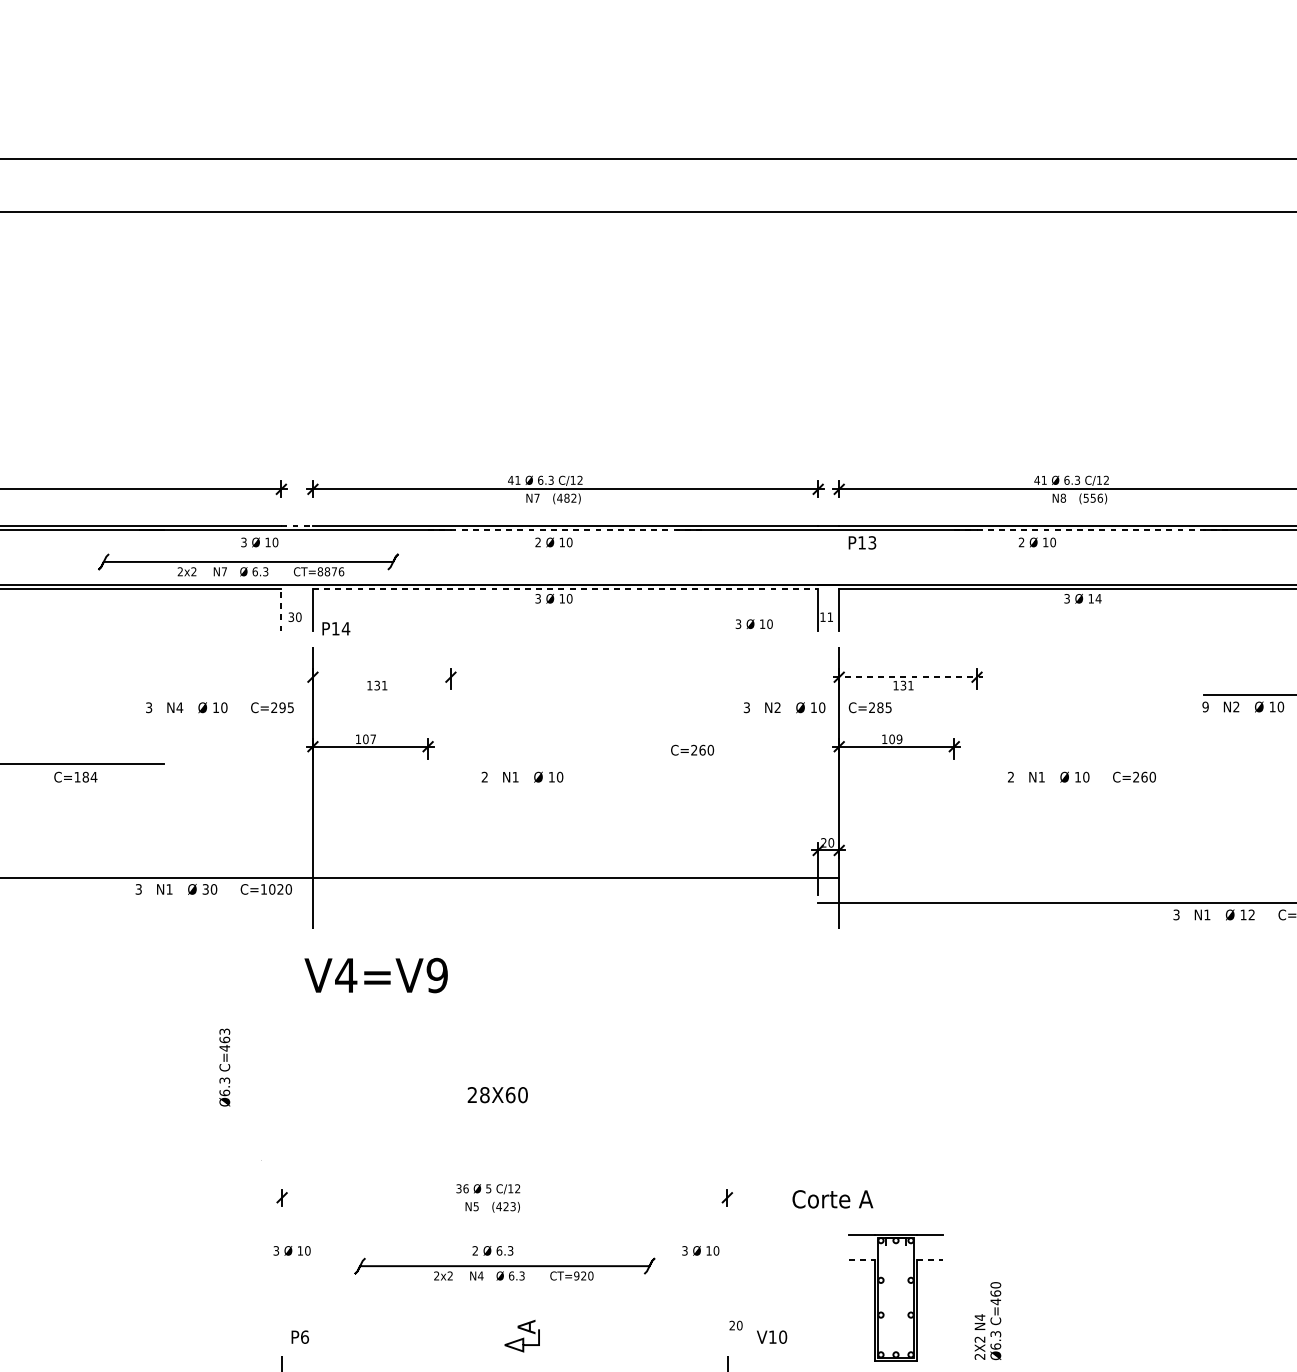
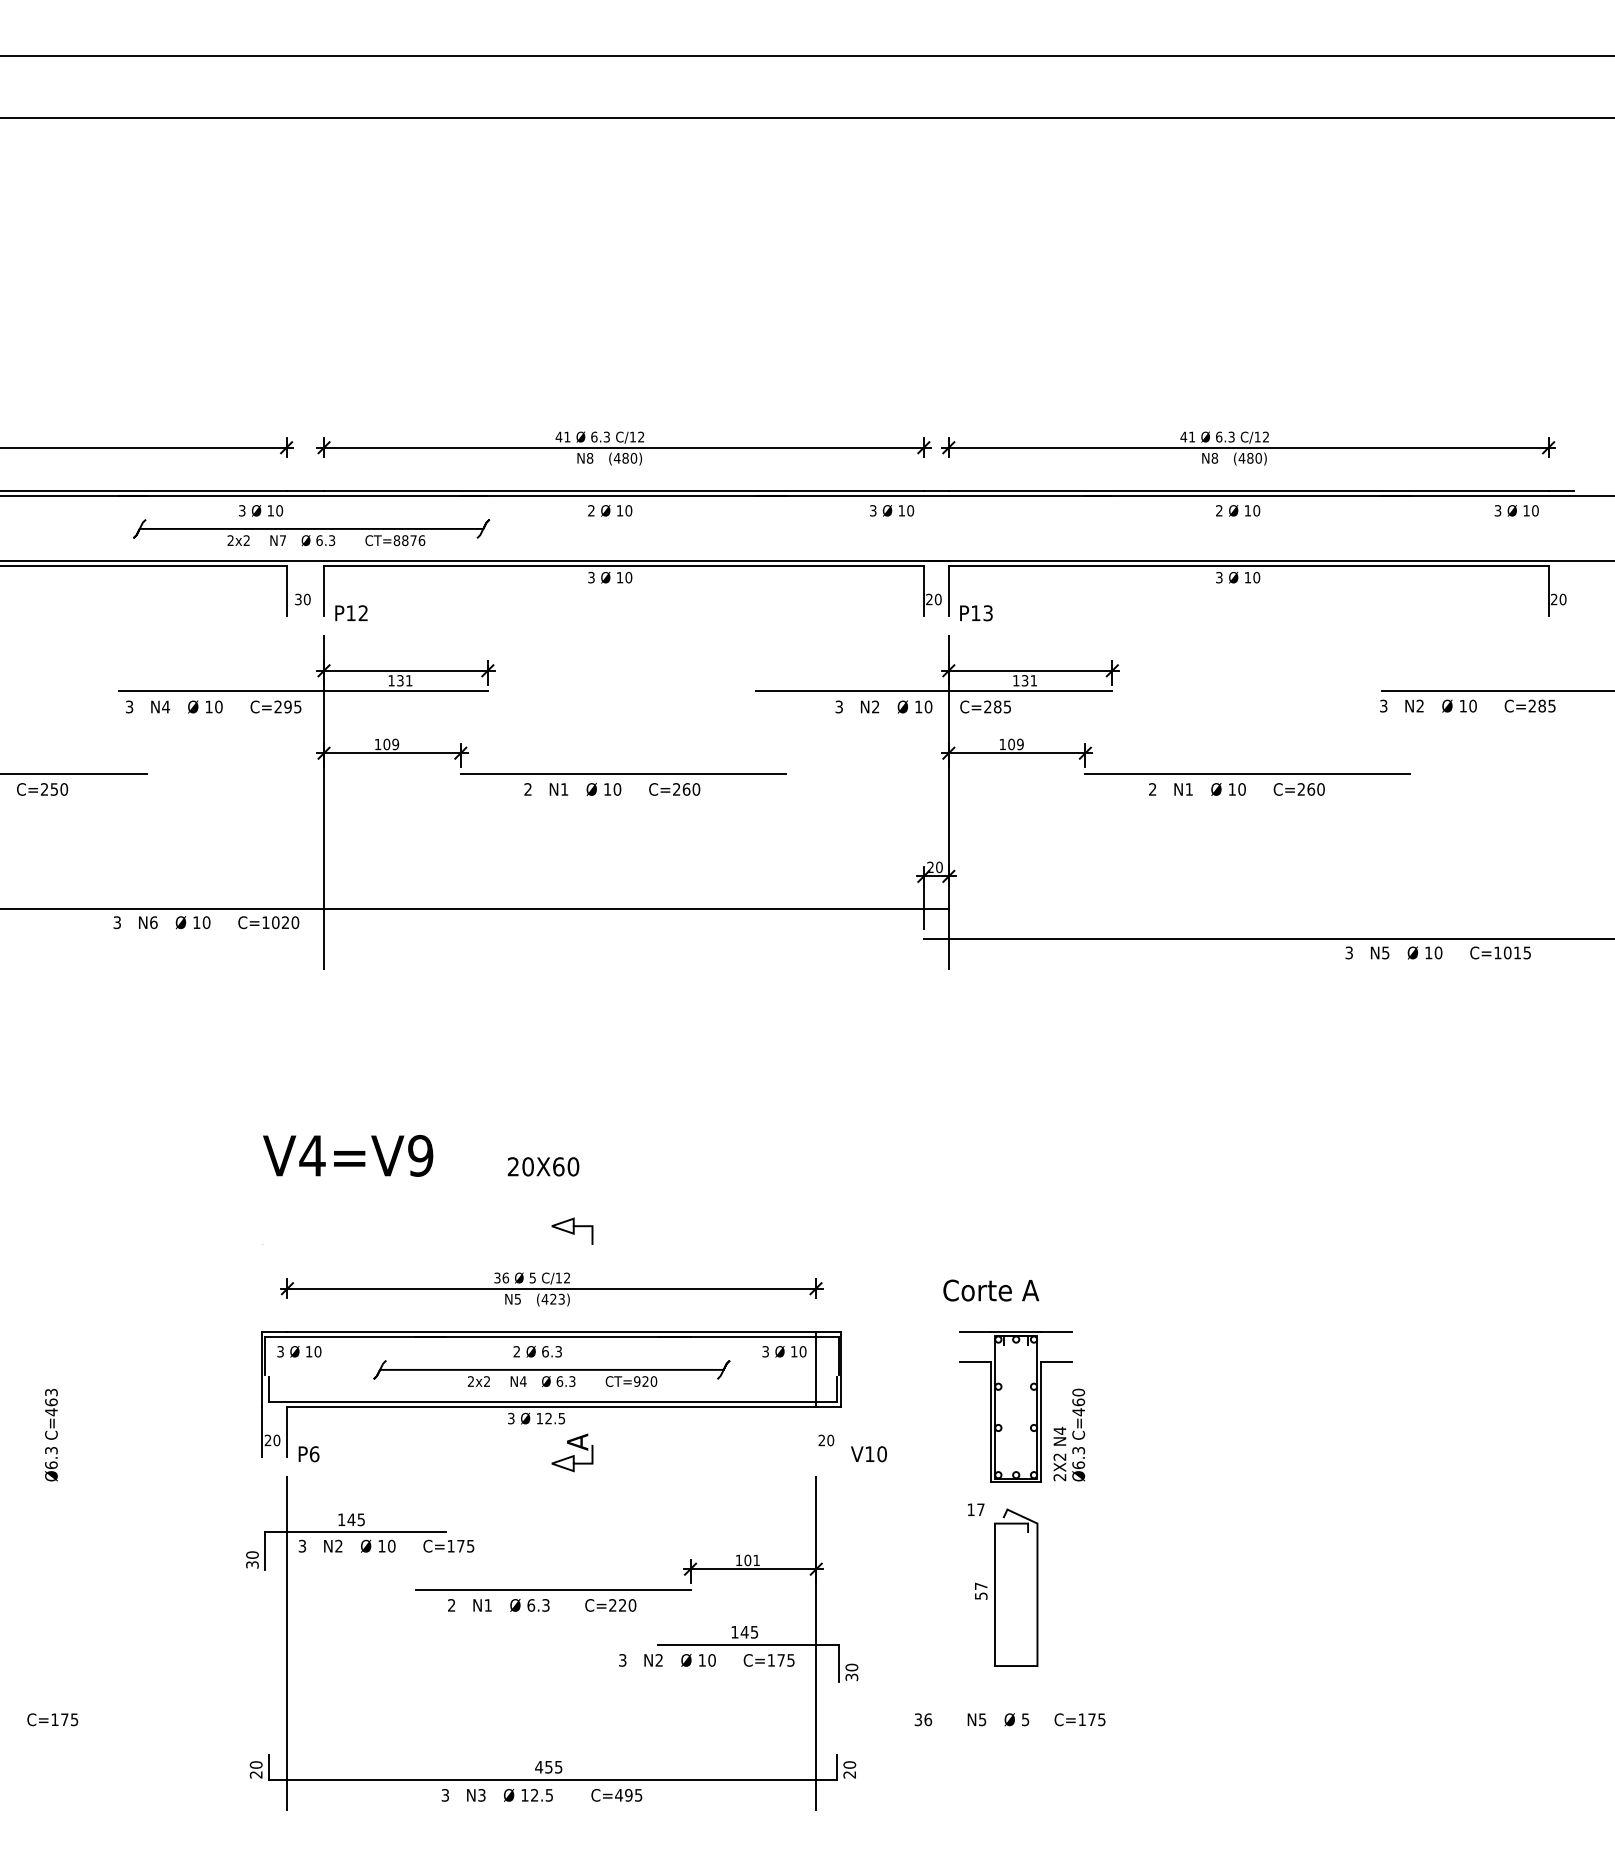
text: (1092, 497) -> (1249, 457), (556) -> (480)
text: (536, 498) -> (589, 458), N7 -> N8
text: (573, 498) -> (633, 458), (482) -> (480)
line: (297, 526) -> (305, 491), dashed -> solid
line: (565, 530) -> (623, 496), dashed -> solid
line: (1091, 530) -> (1248, 496), dashed -> solid
text: (1037, 542) -> (1238, 510), moved
text: (862, 543) -> (976, 613), moved
part: (248, 564) -> (311, 532), moved
line: (565, 589) -> (623, 566), dashed -> solid
text: (1098, 598) -> (1256, 577), 14 -> 10
line: (281, 610) -> (286, 591), dashed -> solid
text: (826, 617) -> (933, 599), 11 -> 20
text: (754, 623) -> (892, 510), moved
text: (346, 628) -> (363, 613), P14 -> P12
line: (381, 676) -> (405, 670), added
line: (908, 676) -> (1030, 670), dashed -> solid
line: (295, 694) -> (303, 691), added
line: (827, 694) -> (934, 691), added
text: (1205, 706) -> (1383, 705), 9 -> 3
text: (373, 739) -> (395, 744), 107 -> 109
text: (692, 750) -> (674, 789), moved
line: (564, 763) -> (622, 773), added
line: (1090, 763) -> (1247, 773), added
text: (85, 777) -> (54, 789), C=184 -> C=250
text: (169, 889) -> (153, 922), N1 -> N6
text: (205, 889) -> (196, 922), 30 -> 10
text: (1207, 914) -> (1385, 952), N1 -> N5
text: (1251, 914) -> (1438, 952), 12 -> 10
text: (376, 975) -> (348, 1155), moved
text: (224, 1067) -> (51, 1435), moved
text: (484, 1094) -> (527, 1166), 28X60 -> 20X60
curve: (522, 1148) -> (572, 1230), added
line: (504, 1197) -> (551, 1288), added
text: (833, 1199) -> (991, 1290), moved
line: (861, 1259) -> (975, 1362), dashed -> solid
line: (929, 1259) -> (1056, 1362), dashed -> solid
part: (504, 1292) -> (551, 1401), added
text: (988, 1320) -> (1069, 1434), moved

